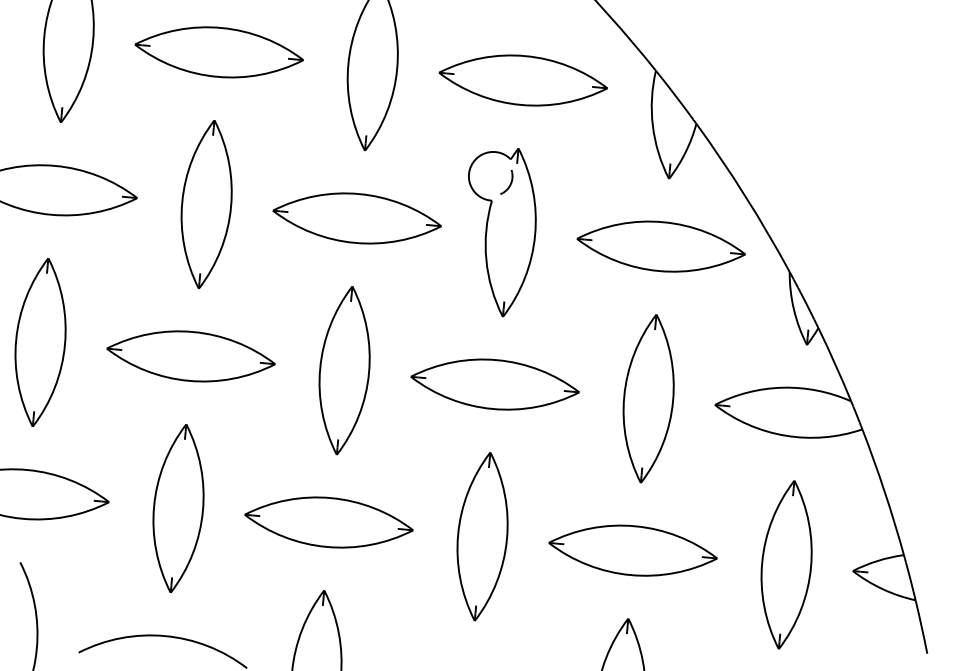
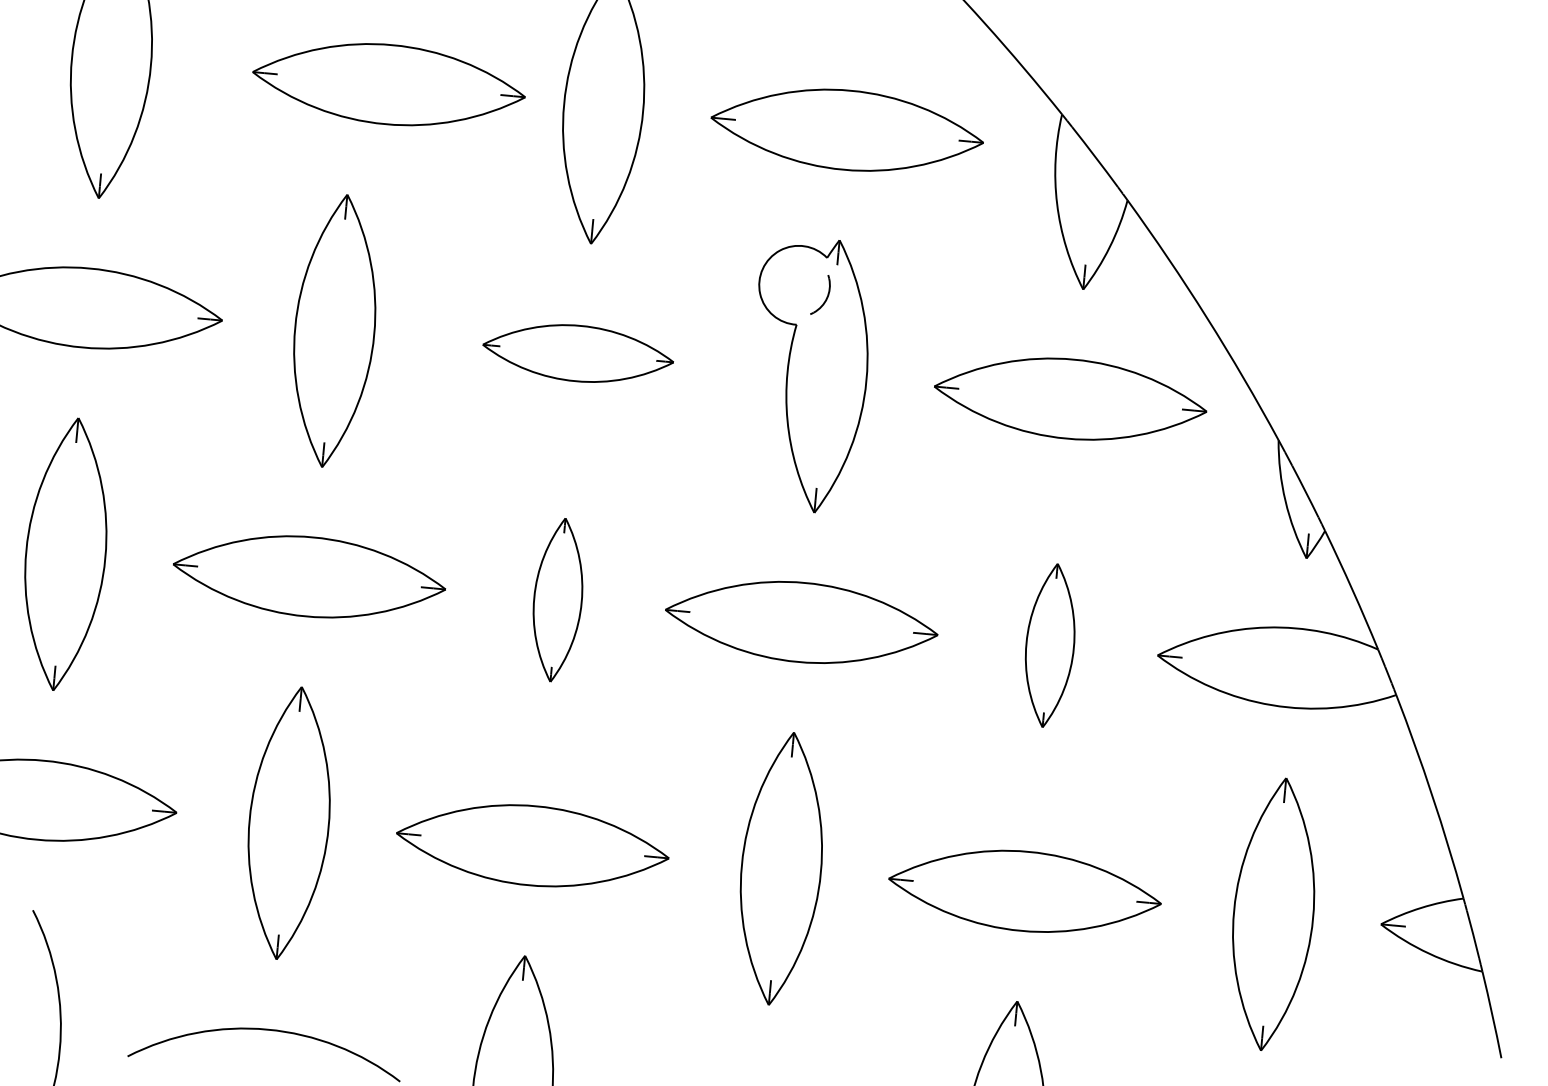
part: (218, 52) -> (387, 84), moved
part: (356, 218) -> (577, 353), size x0.7
part: (344, 370) -> (557, 599), size x0.6
part: (648, 398) -> (1050, 644), size x0.6

